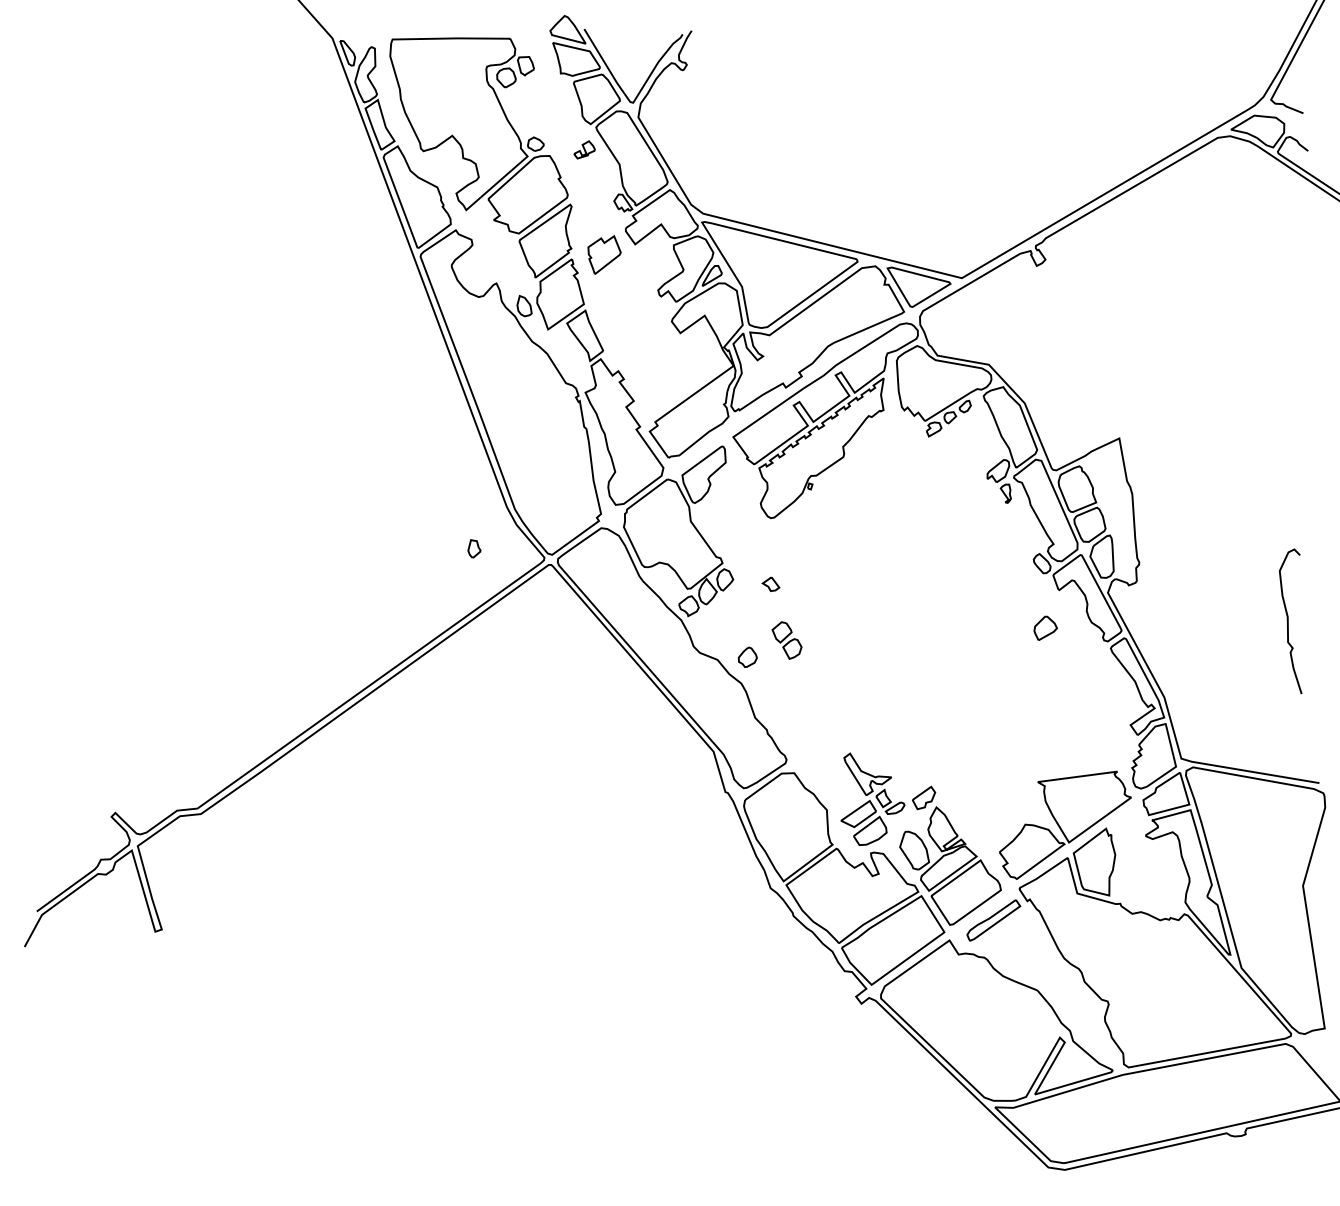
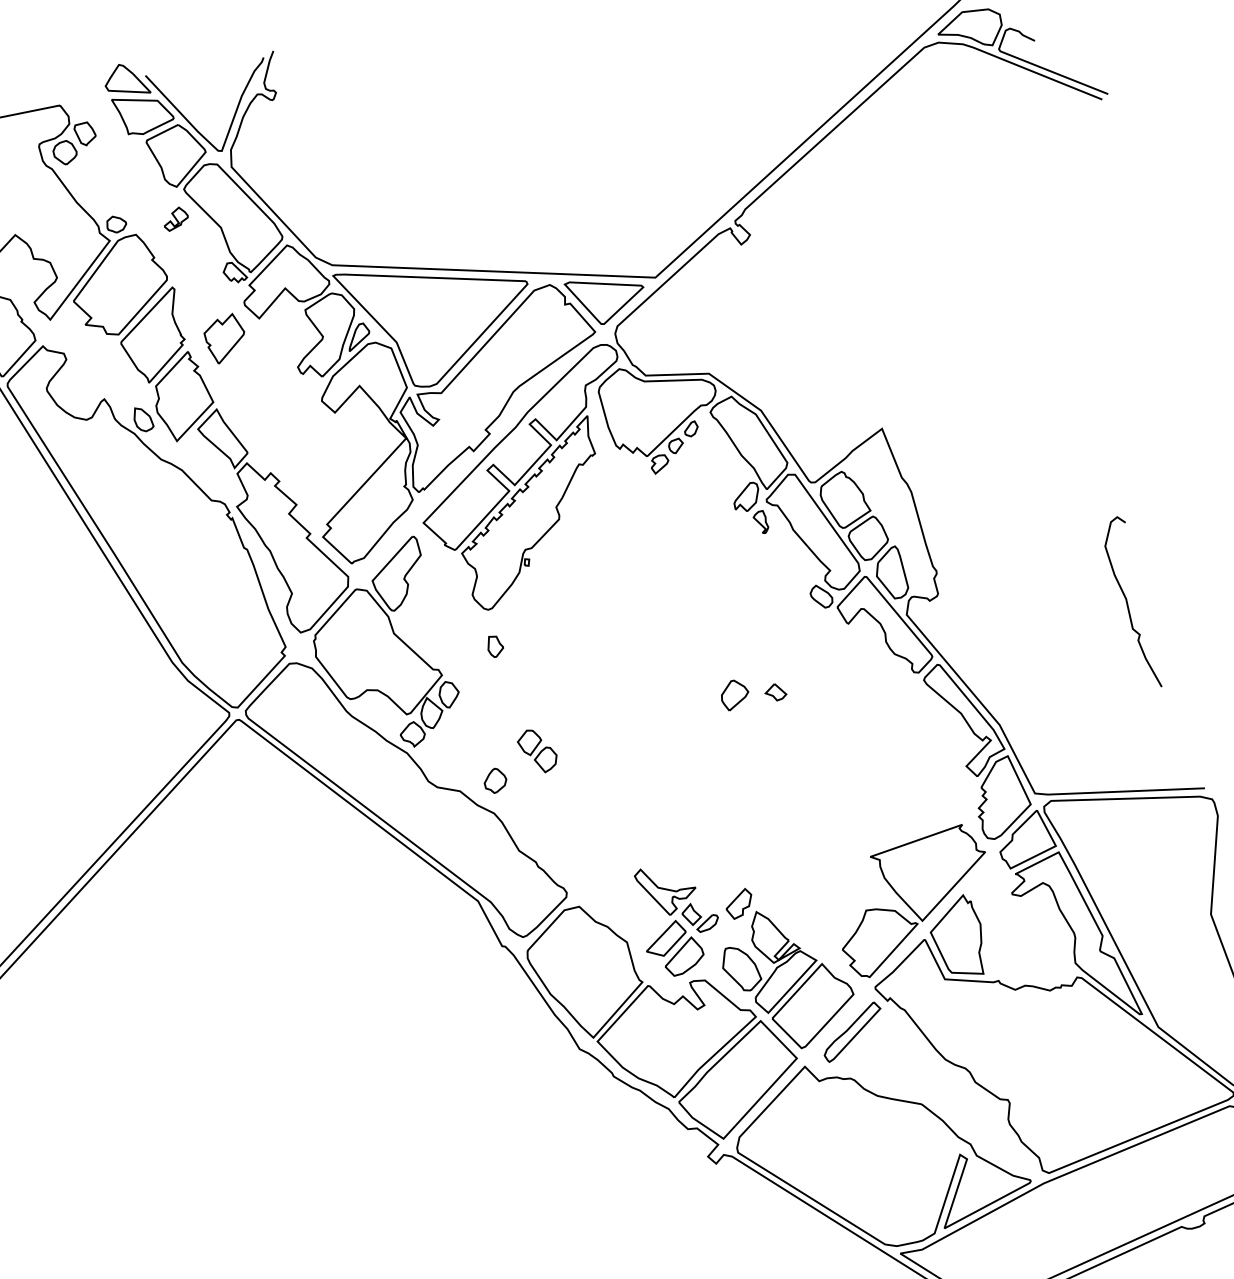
part: (474, 548) -> (495, 645), moved
part: (770, 583) -> (774, 691), moved
part: (1045, 627) -> (734, 693), moved

